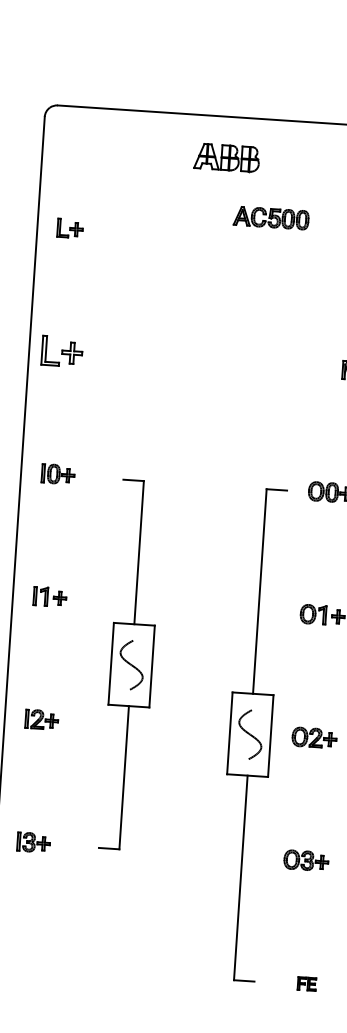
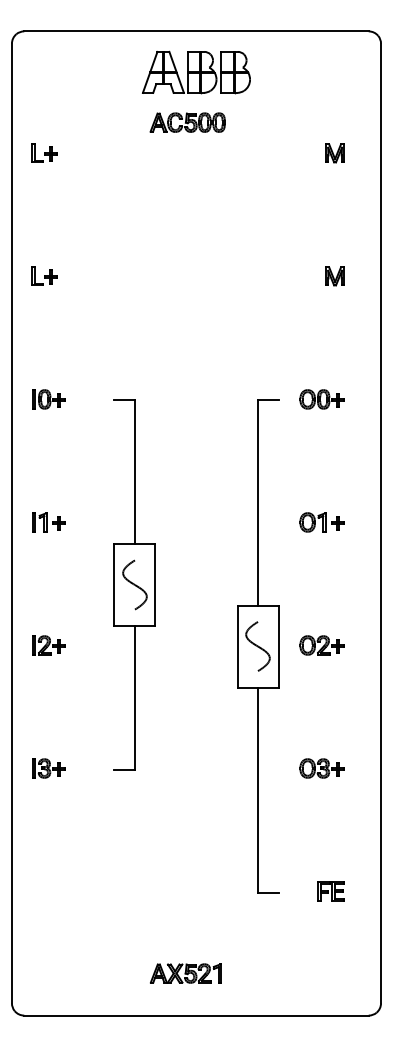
part: (226, 157) -> (196, 72), size x1.67
part: (271, 217) -> (187, 122), moved
part: (61, 350) -> (44, 275), size x0.62
part: (306, 983) -> (330, 891), size x1.43

